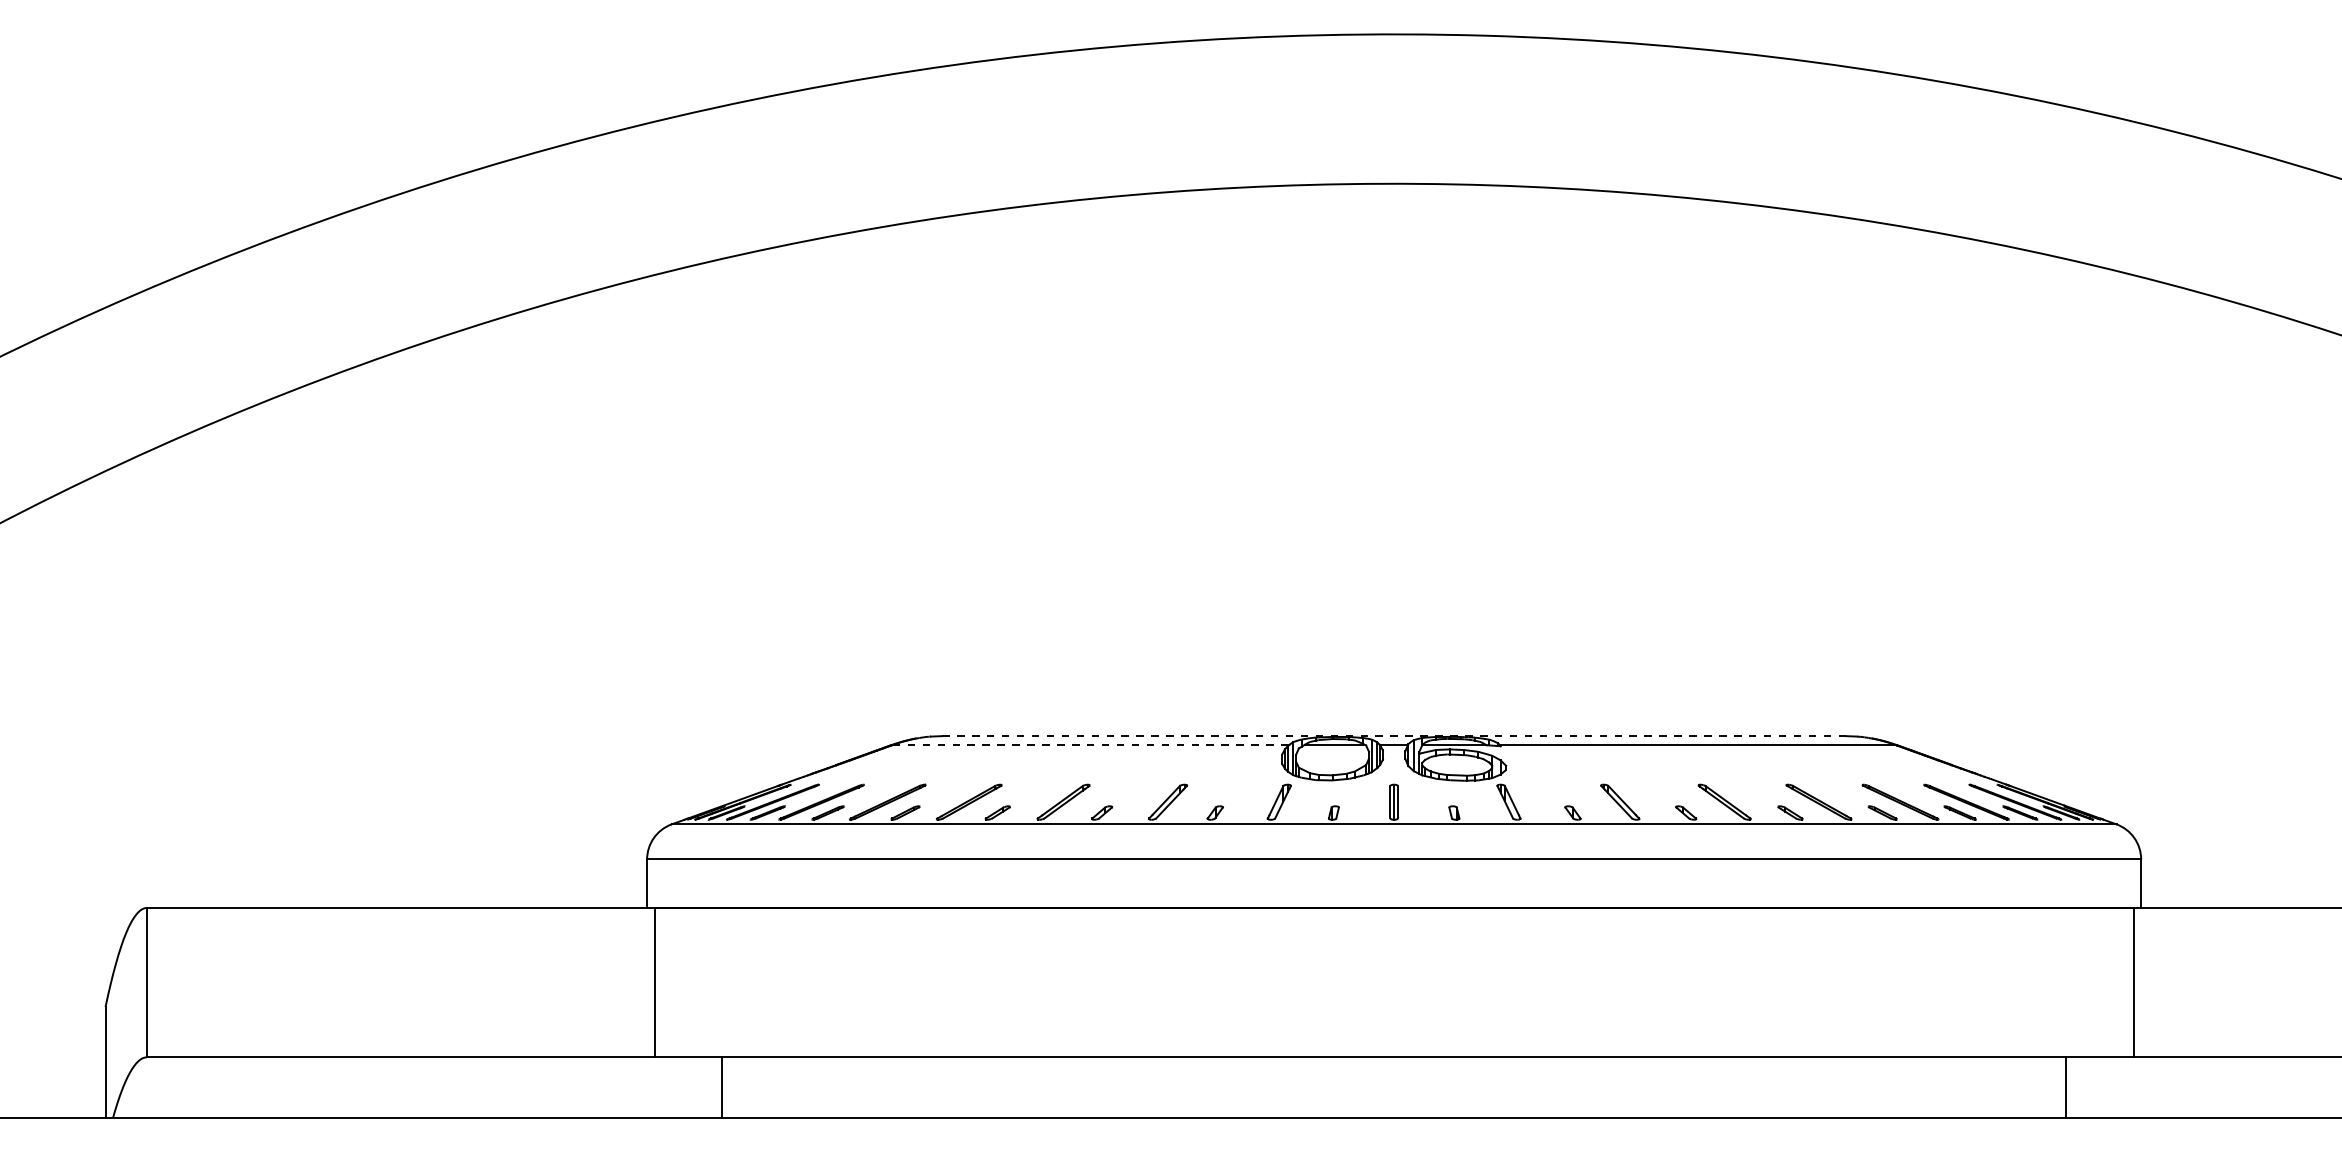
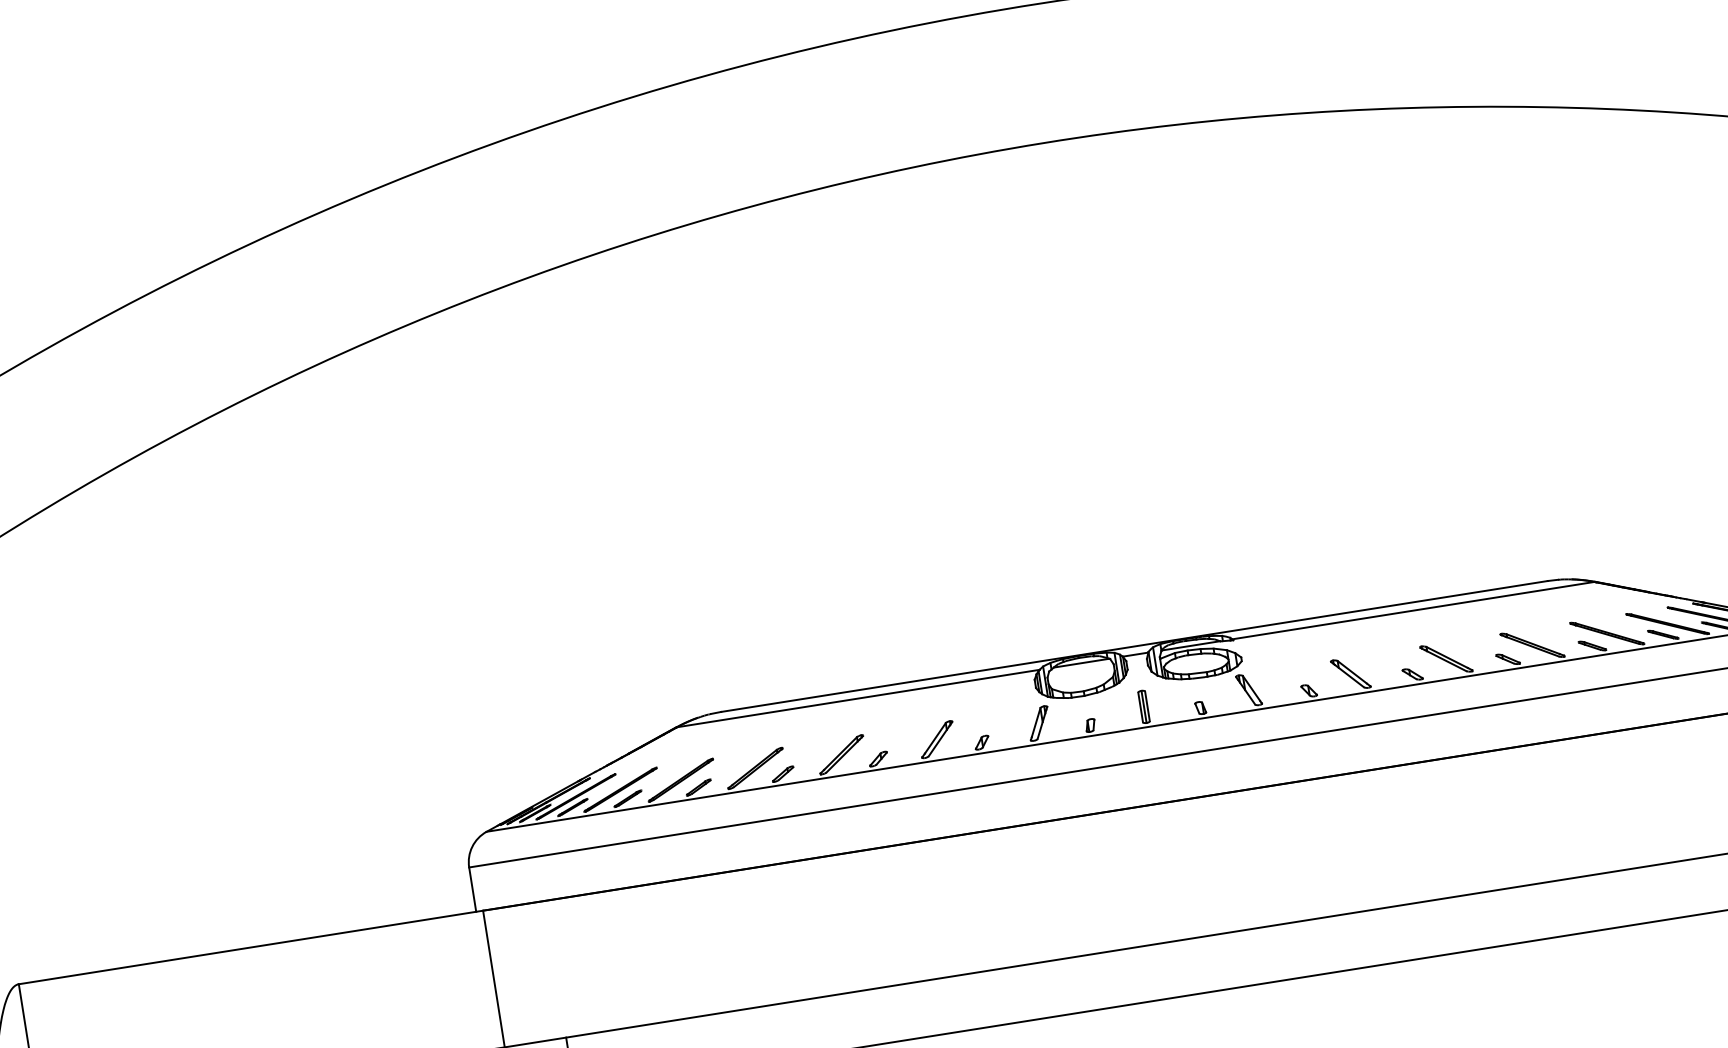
line: (1394, 736) -> (1134, 646), dashed -> solid
line: (1091, 745) -> (859, 698), dashed -> solid

